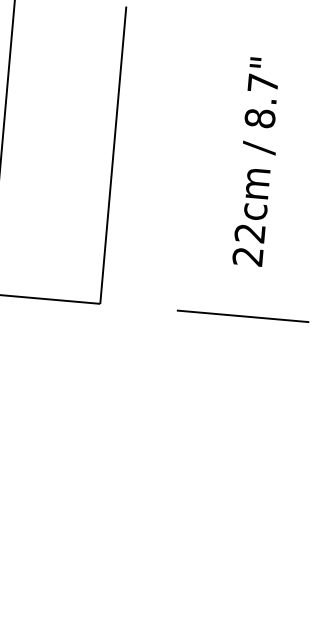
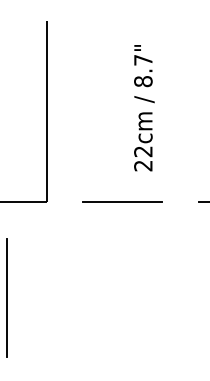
text: (258, 162) -> (144, 108), moved
line: (243, 315) -> (122, 201), moved
line: (21, 454) -> (6, 297), added

